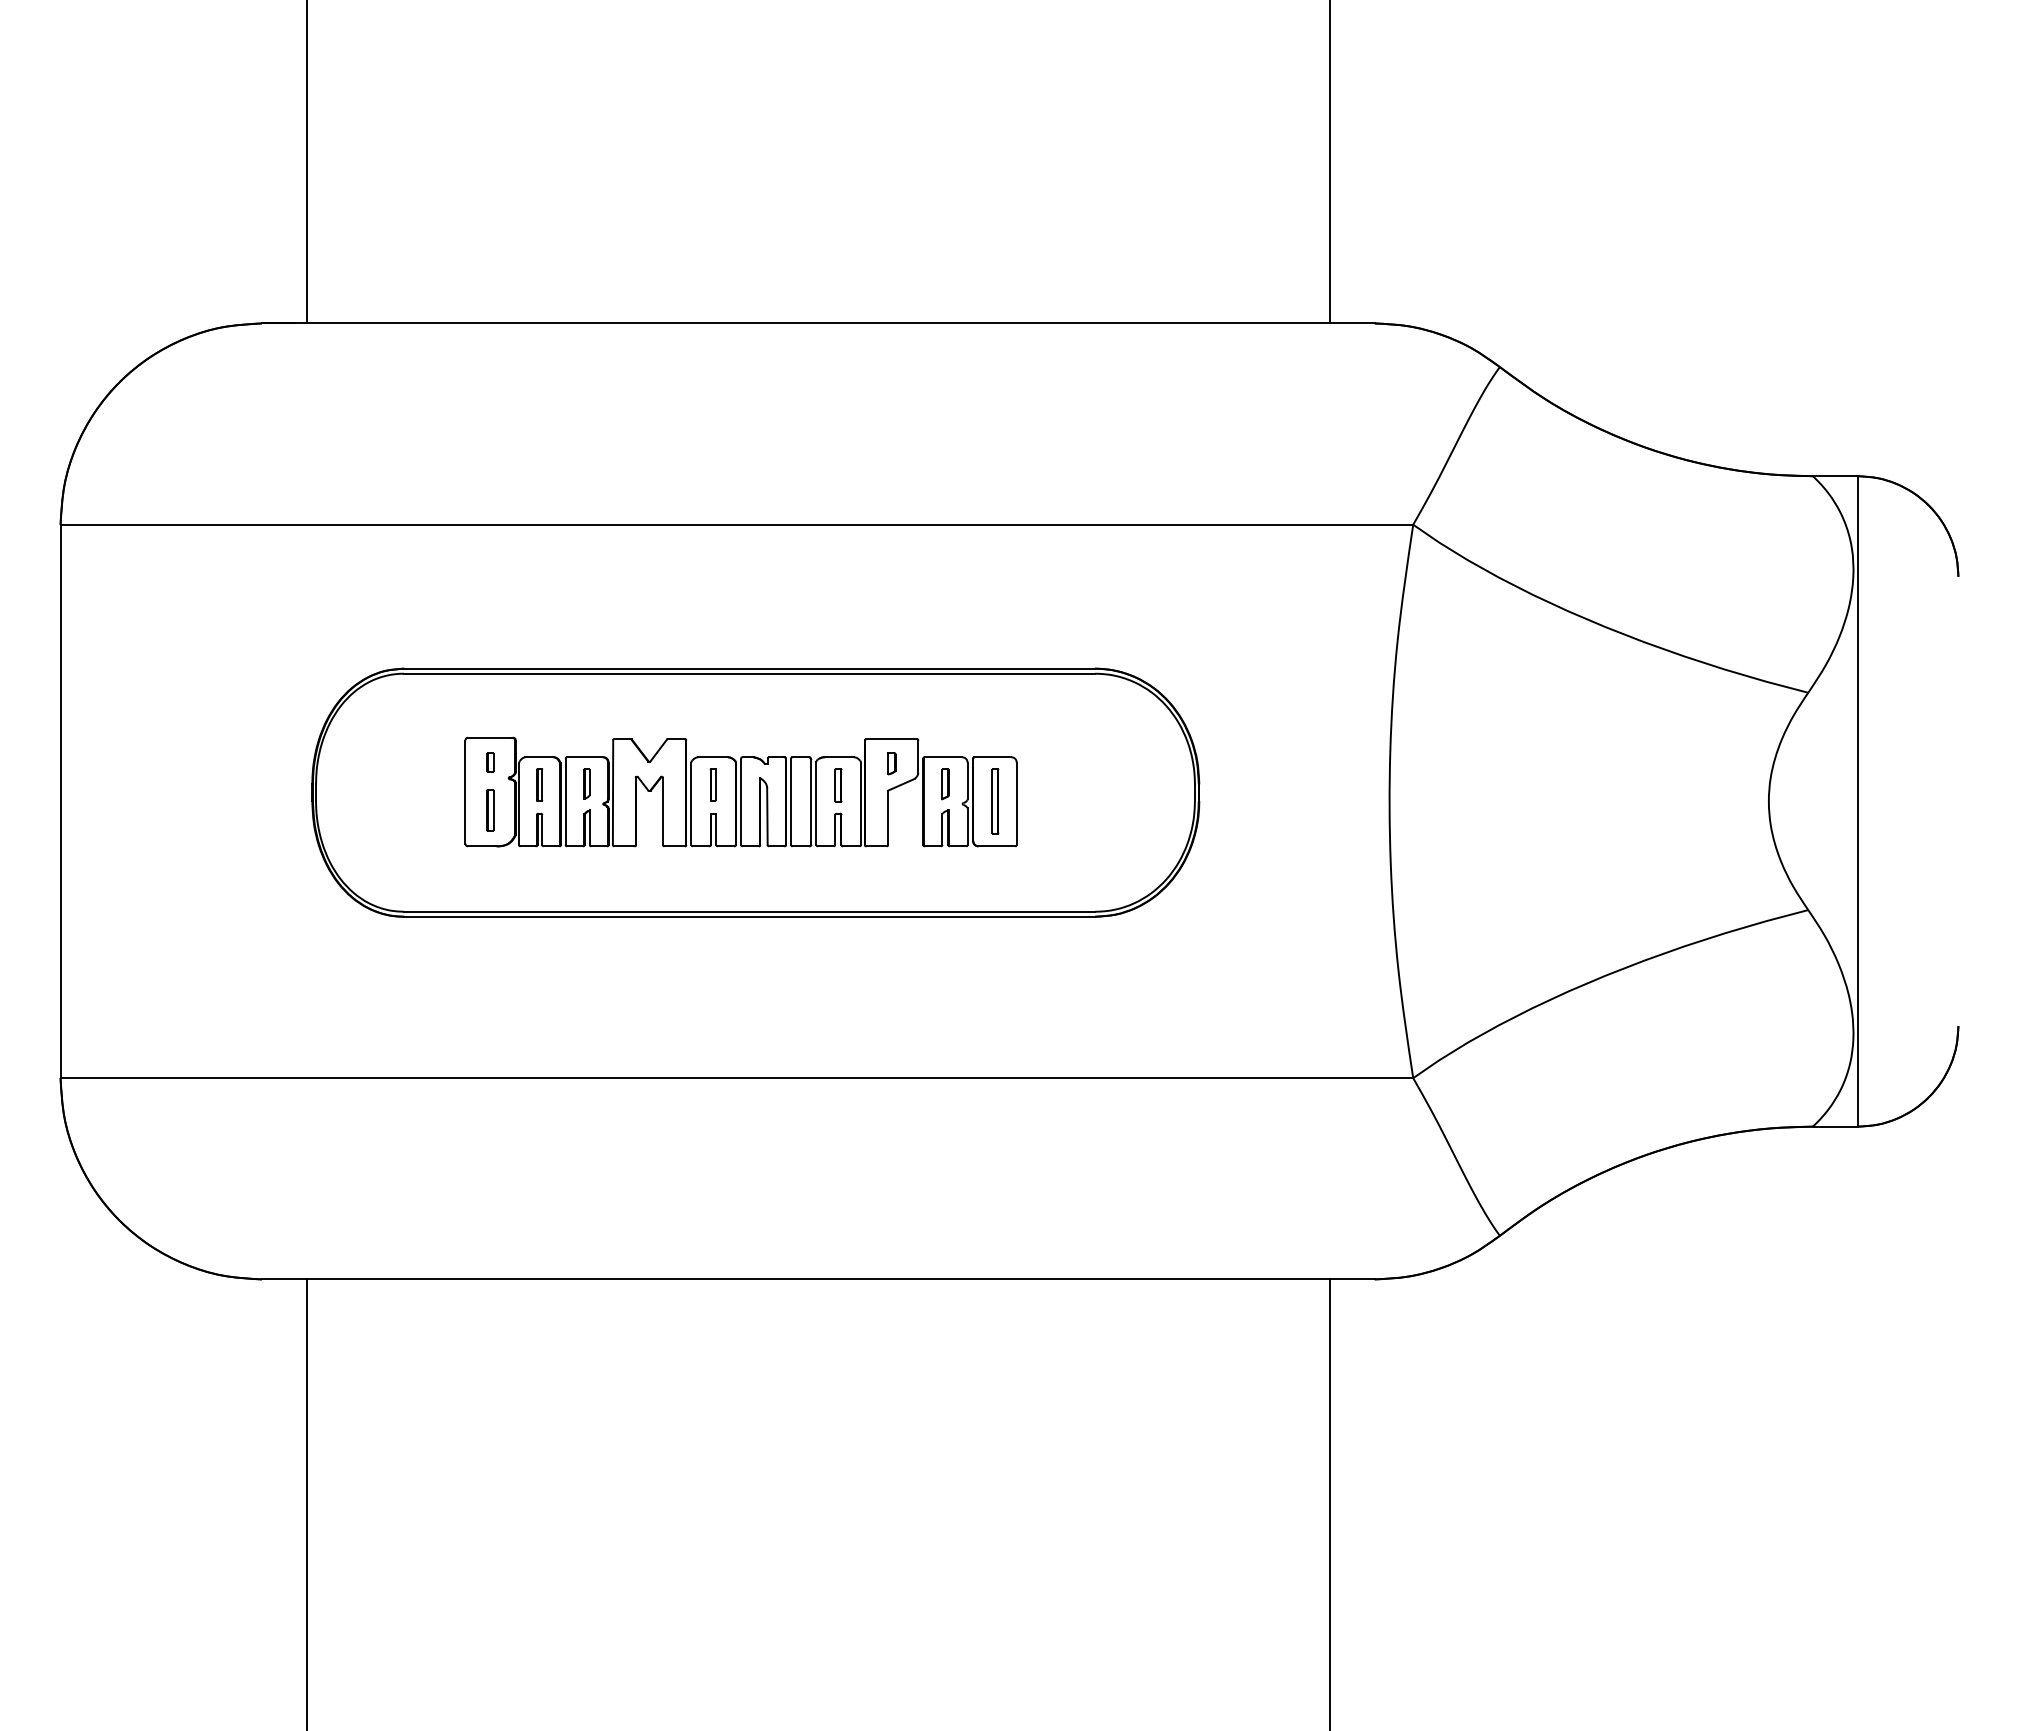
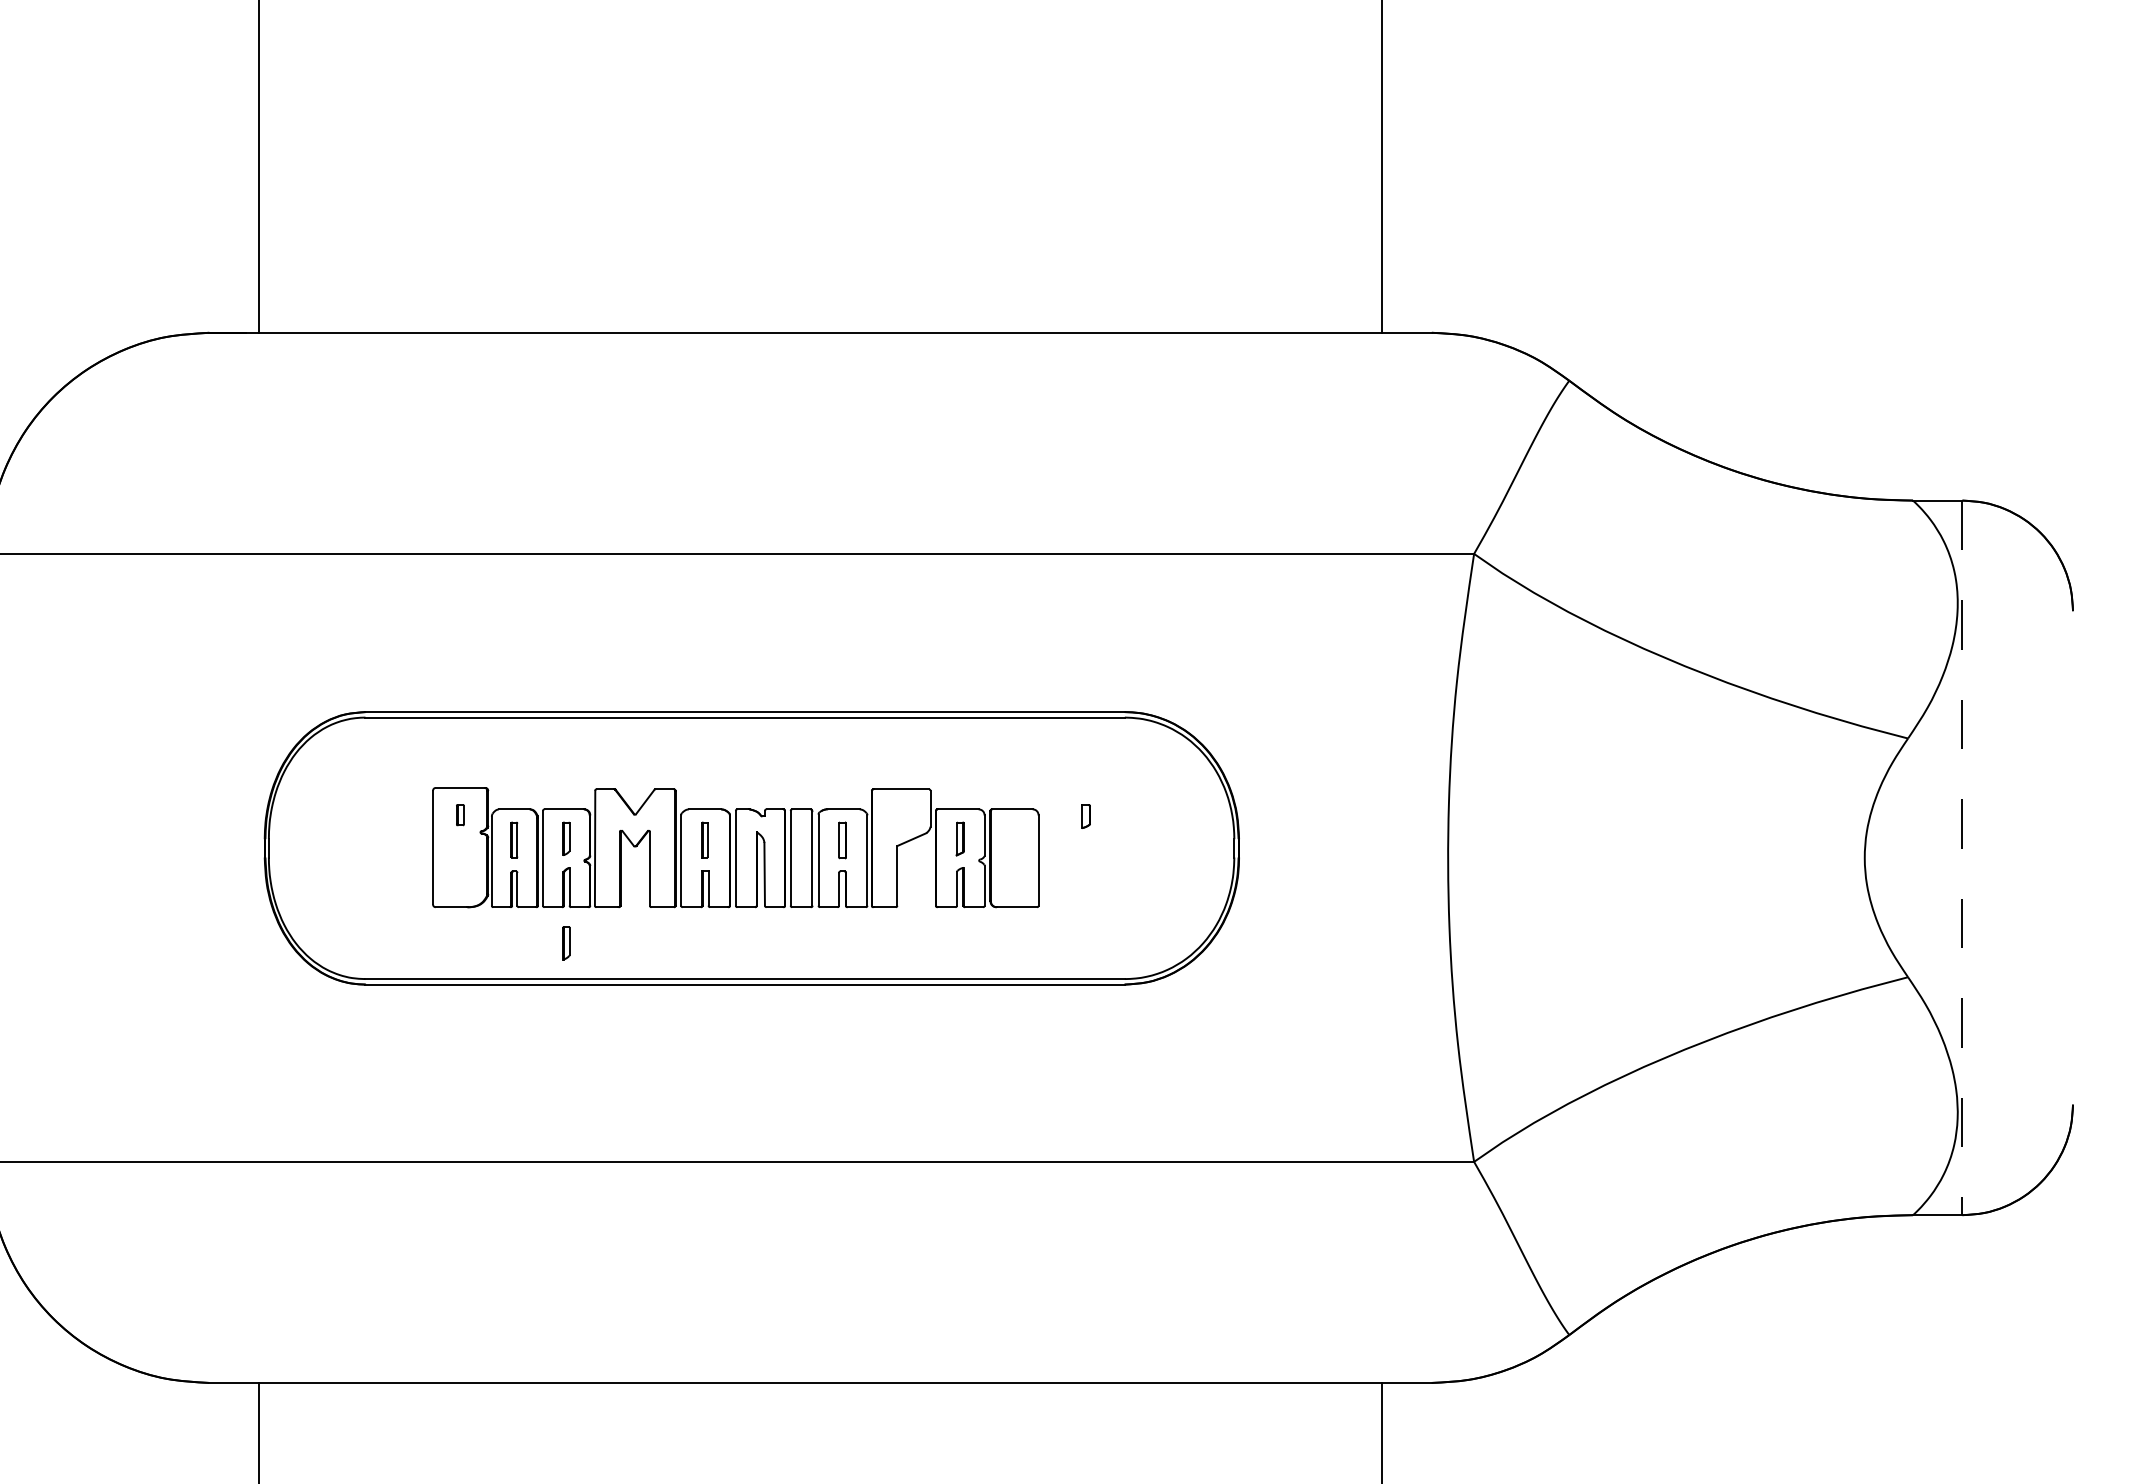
part: (891, 763) -> (1085, 816), moved
part: (995, 801) -> (1015, 857), removed
line: (1857, 801) -> (1962, 857), solid -> dashed
part: (490, 810) -> (460, 867), removed
part: (586, 878) -> (565, 942), added

